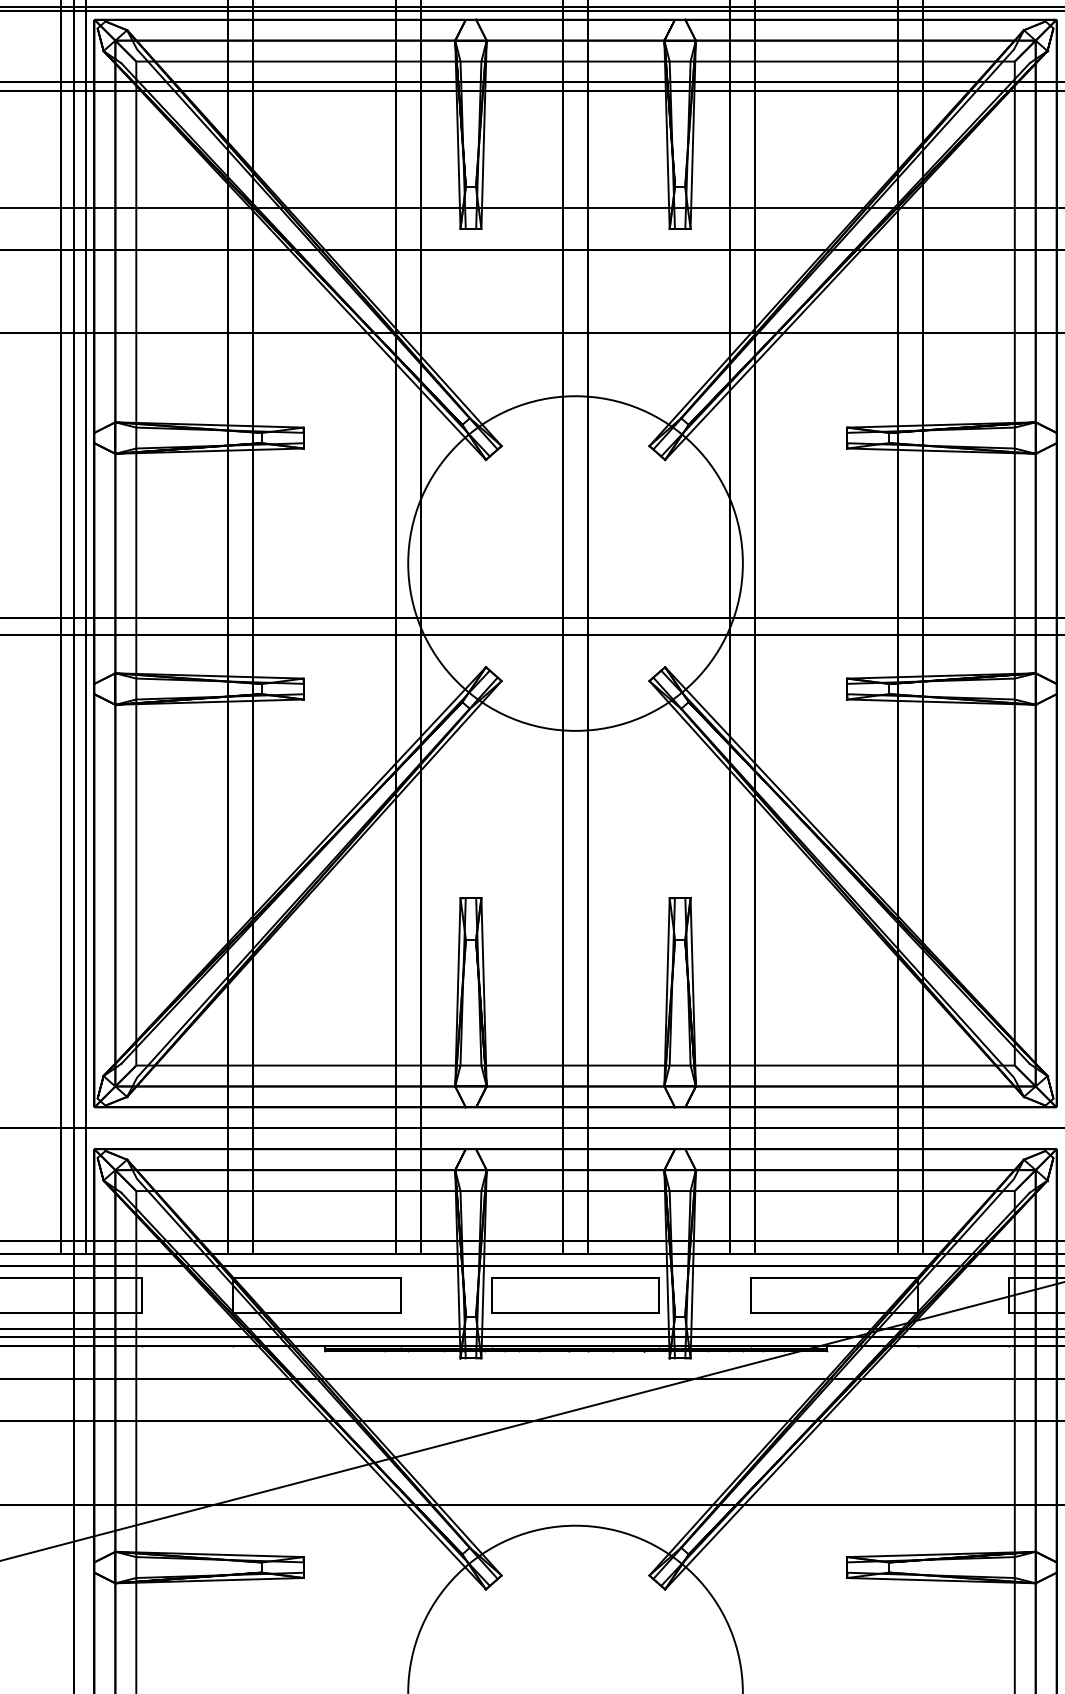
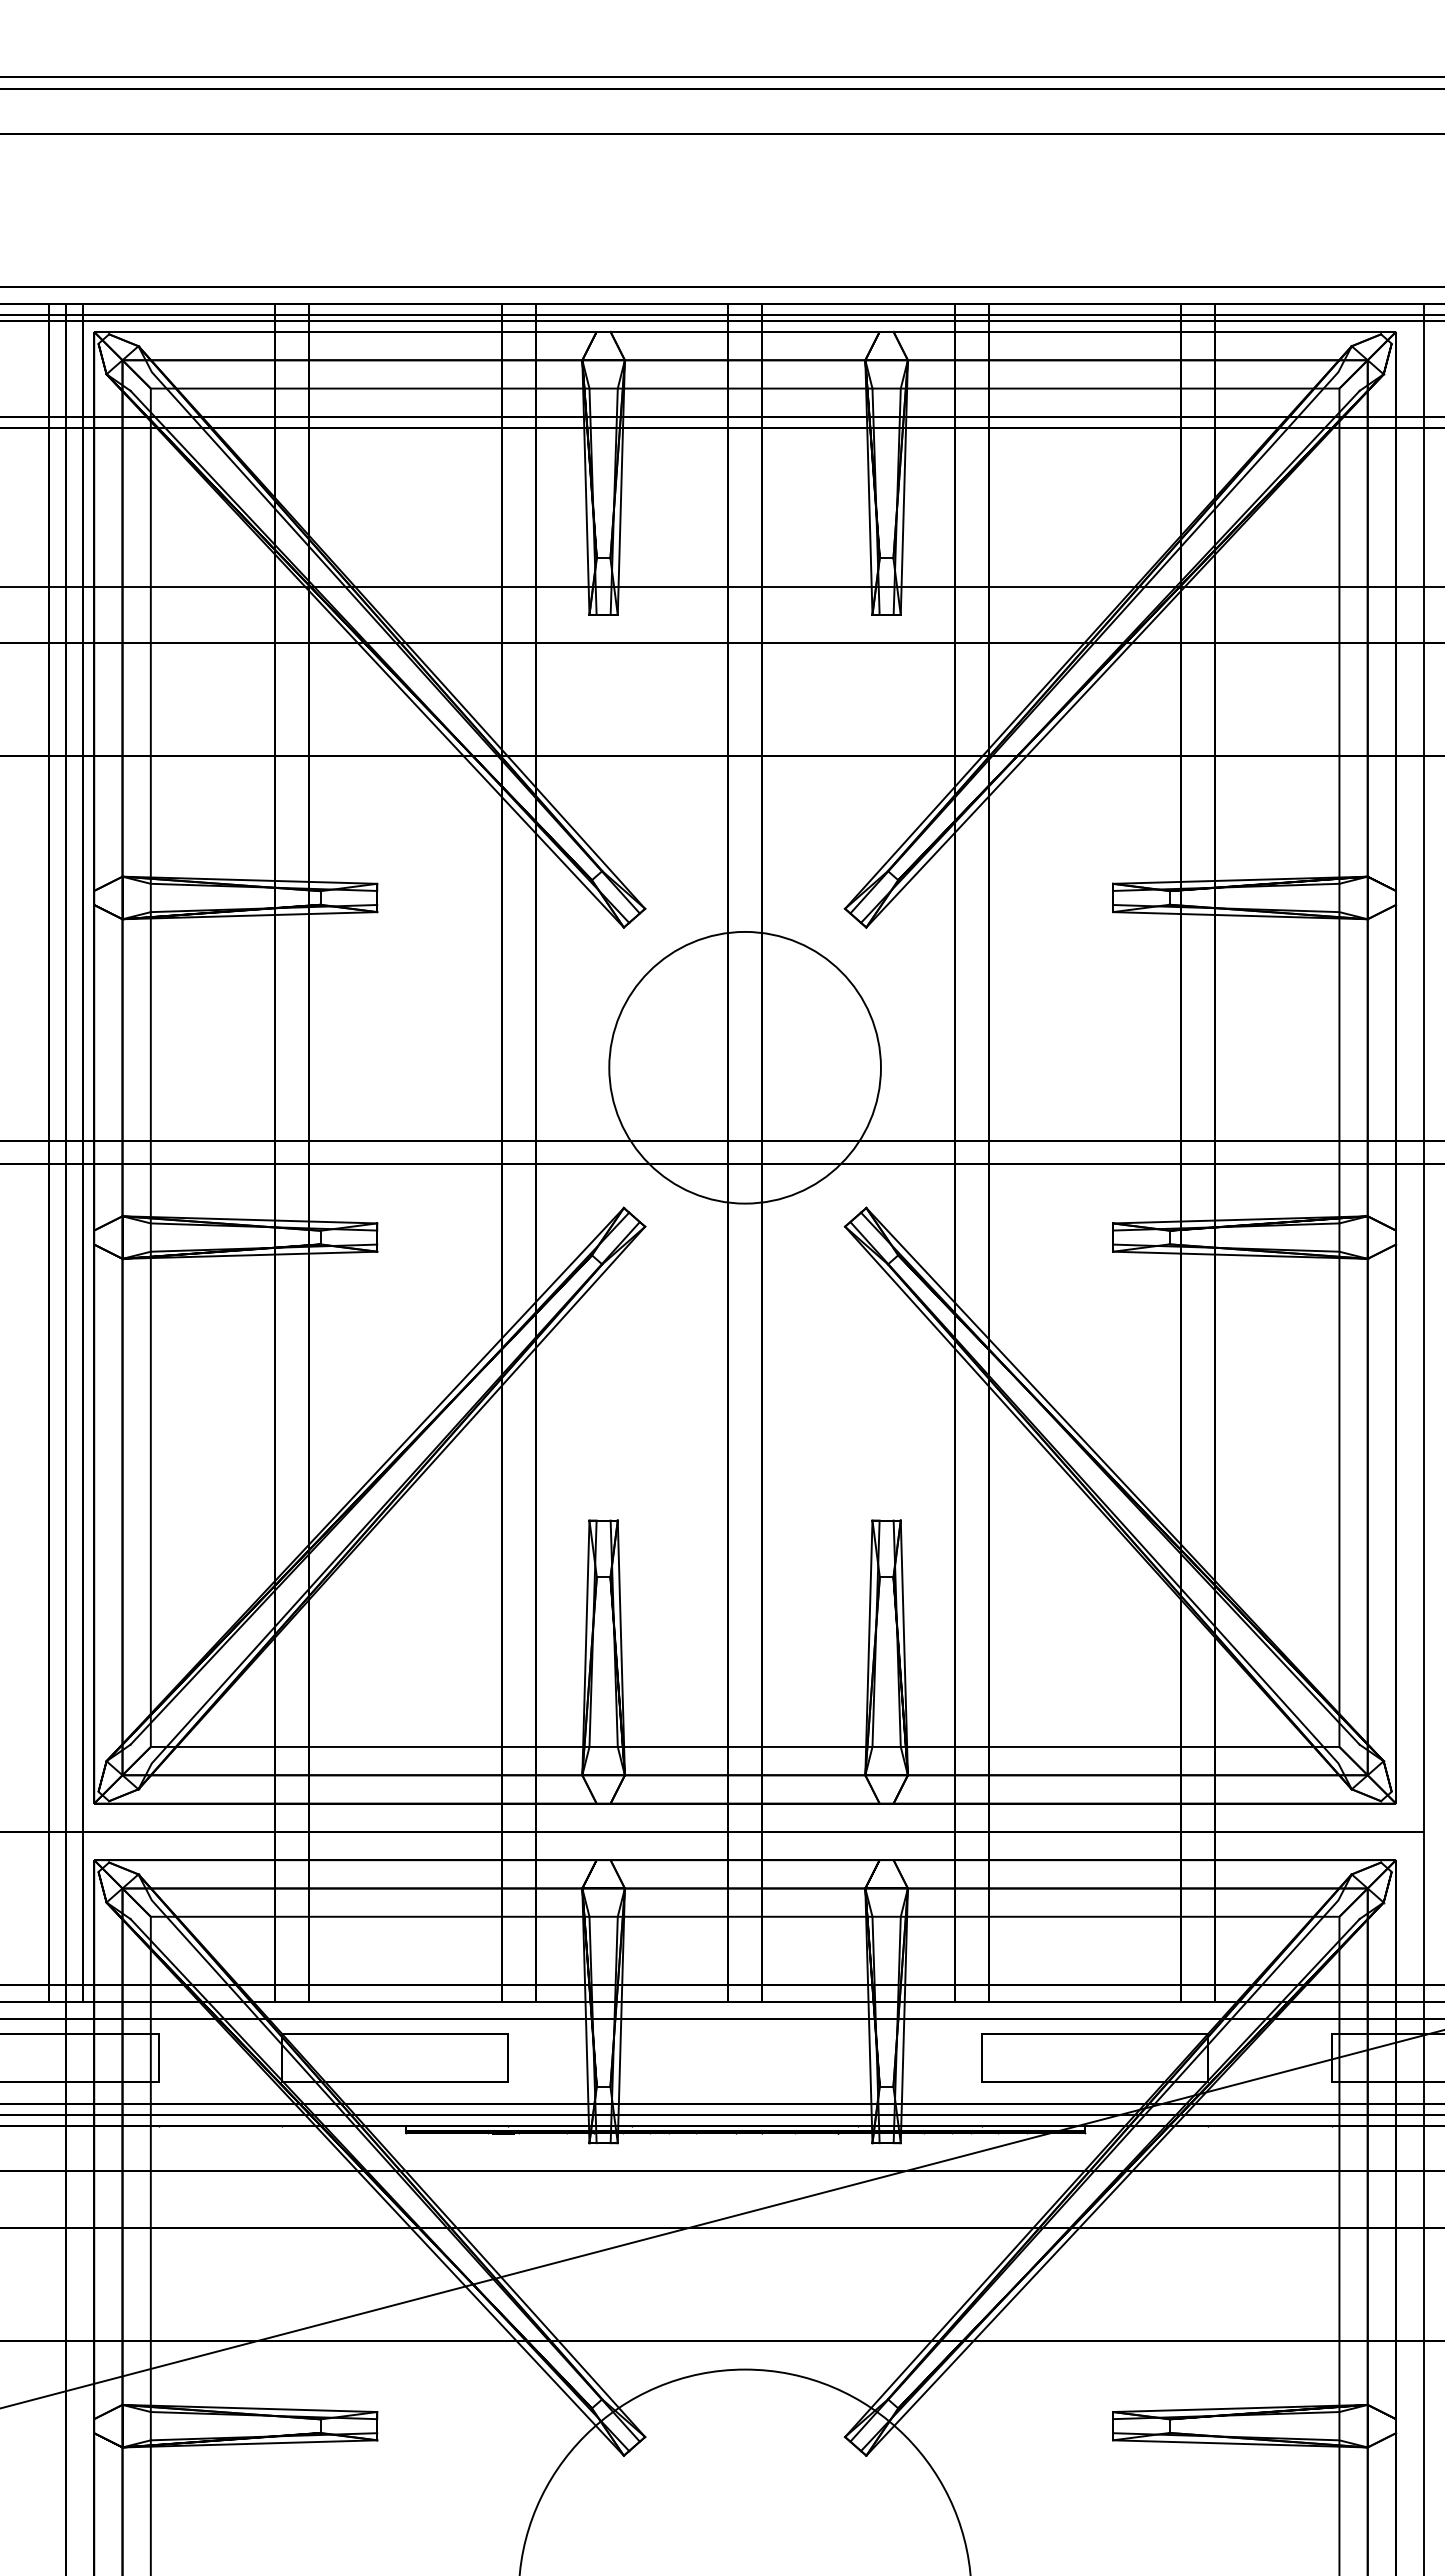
circle: (575, 563) -> (744, 1067), size x0.6
part: (575, 1295) -> (744, 2057), removed

